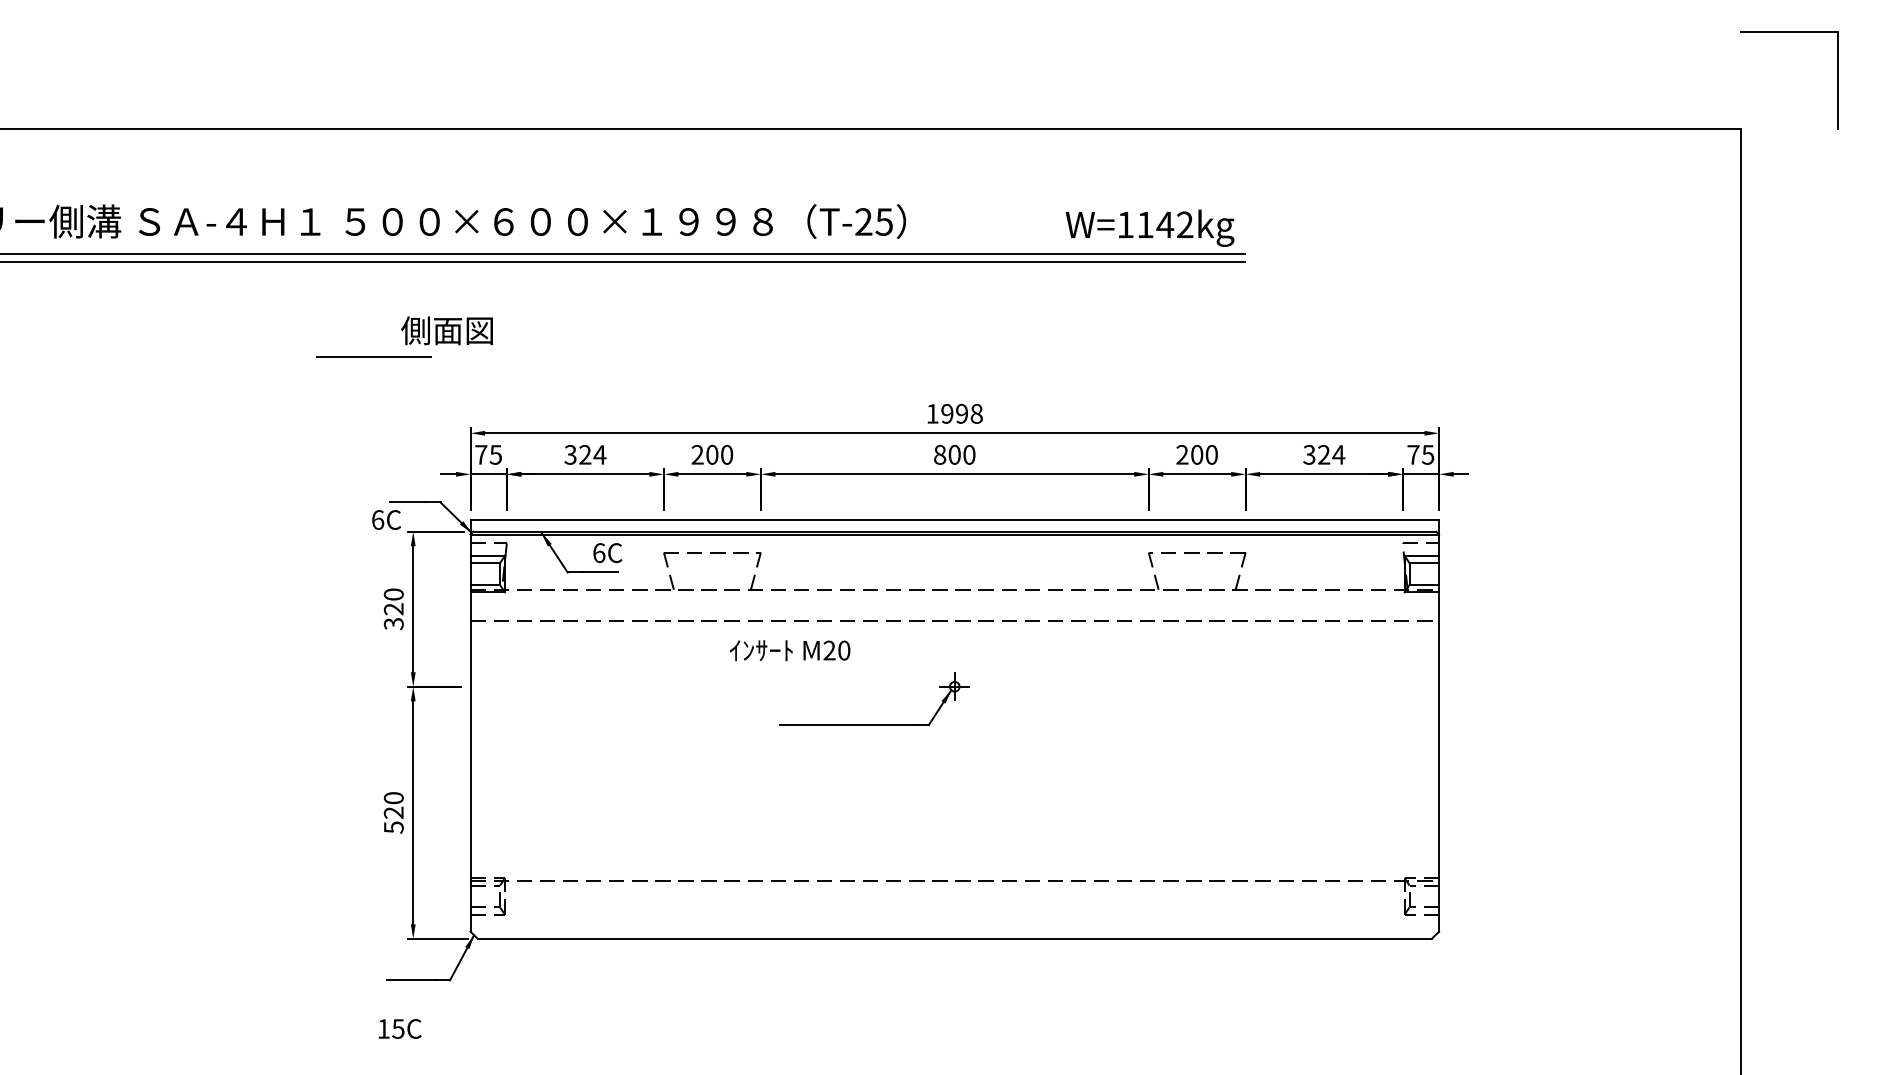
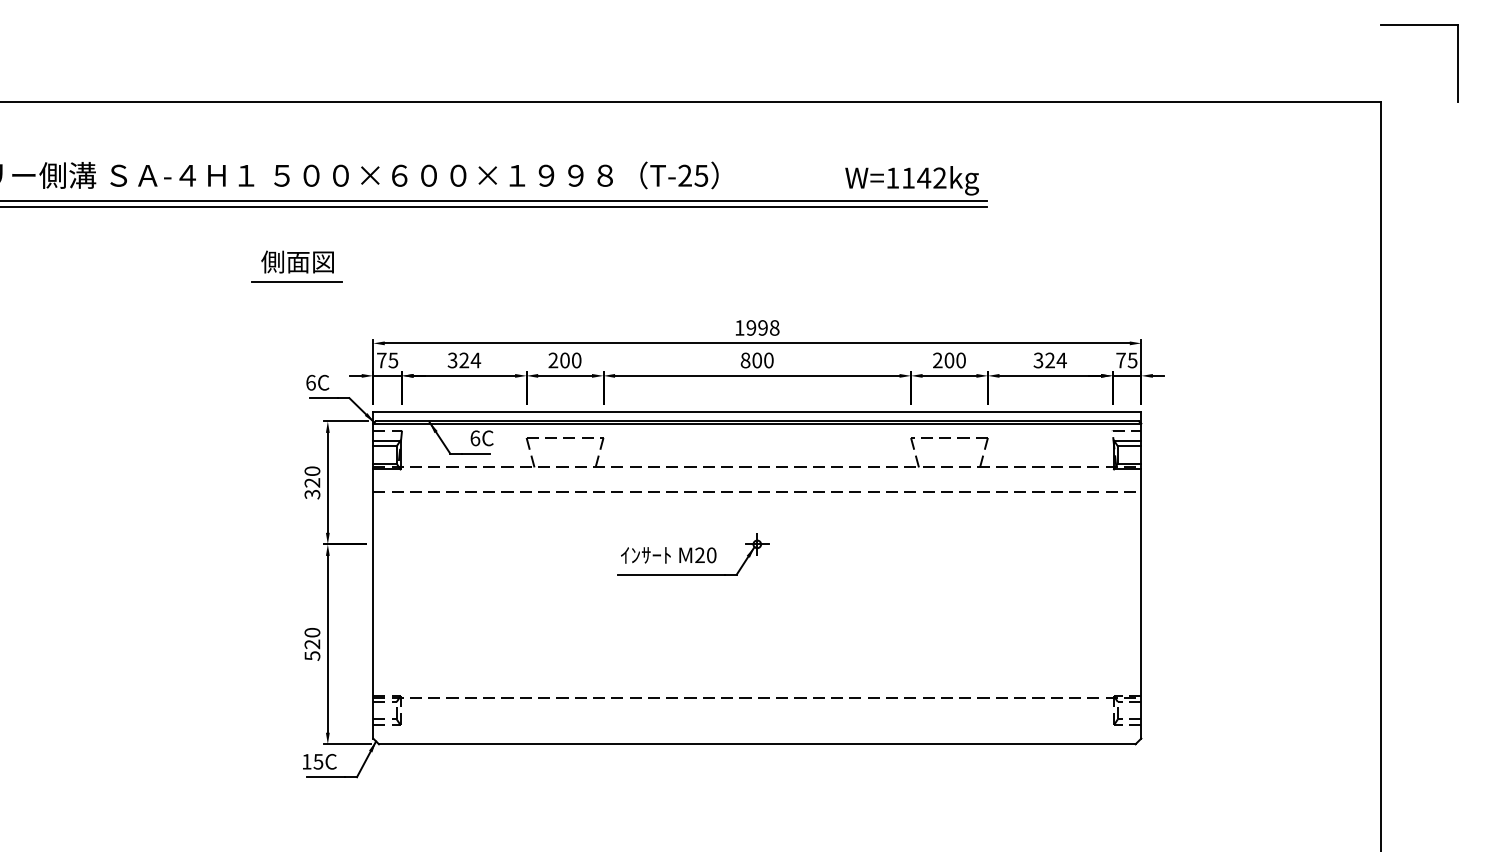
text: (446, 330) -> (297, 261), moved
text: (386, 519) -> (317, 382), moved
text: (789, 650) -> (668, 555), moved
text: (399, 1028) -> (319, 761), moved

